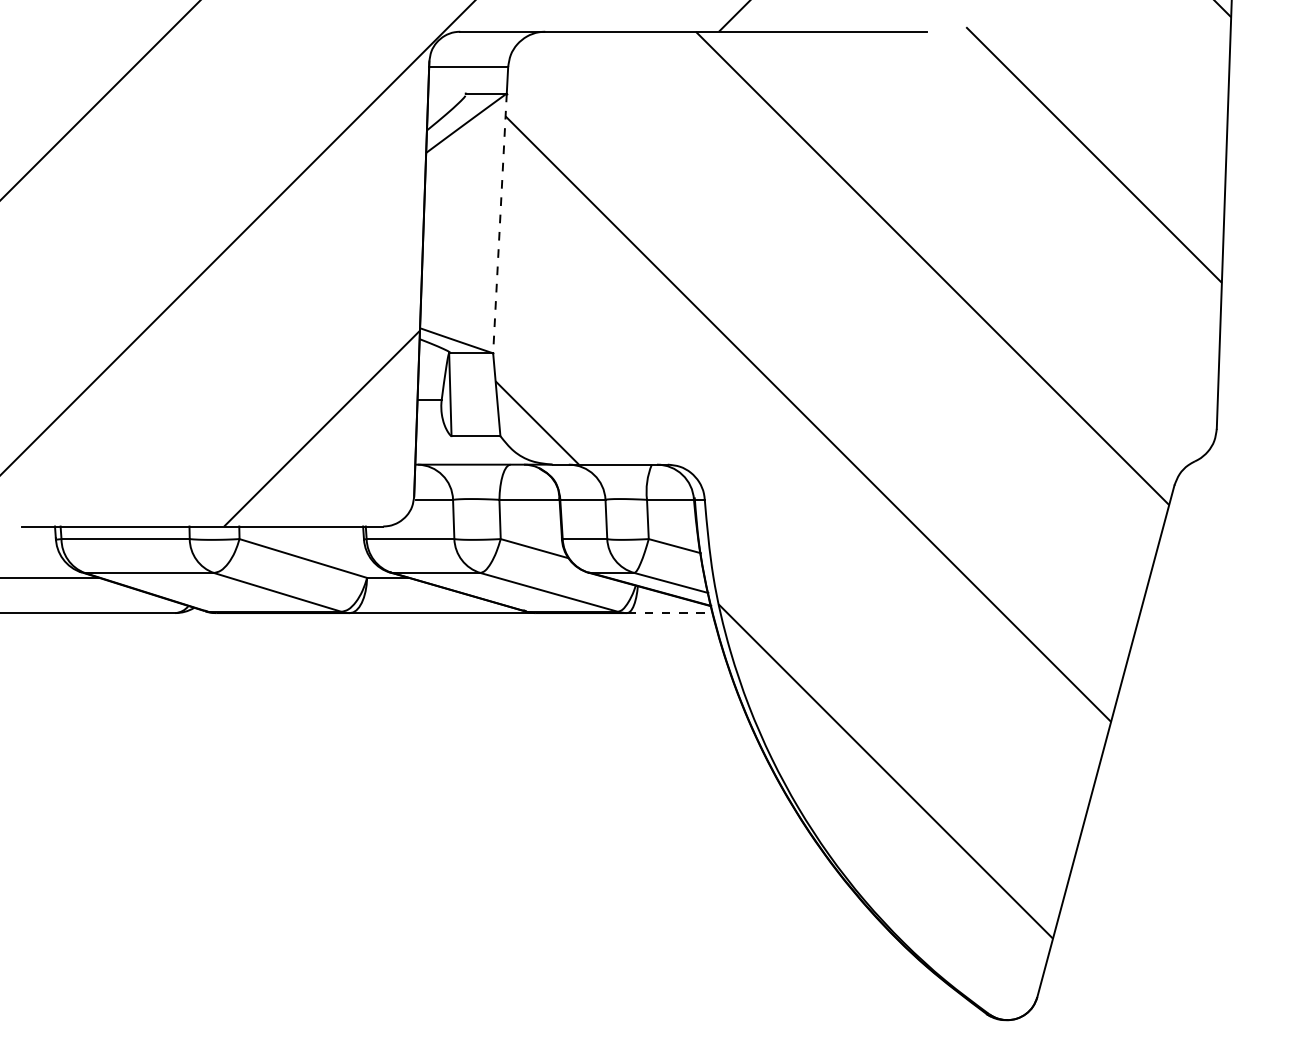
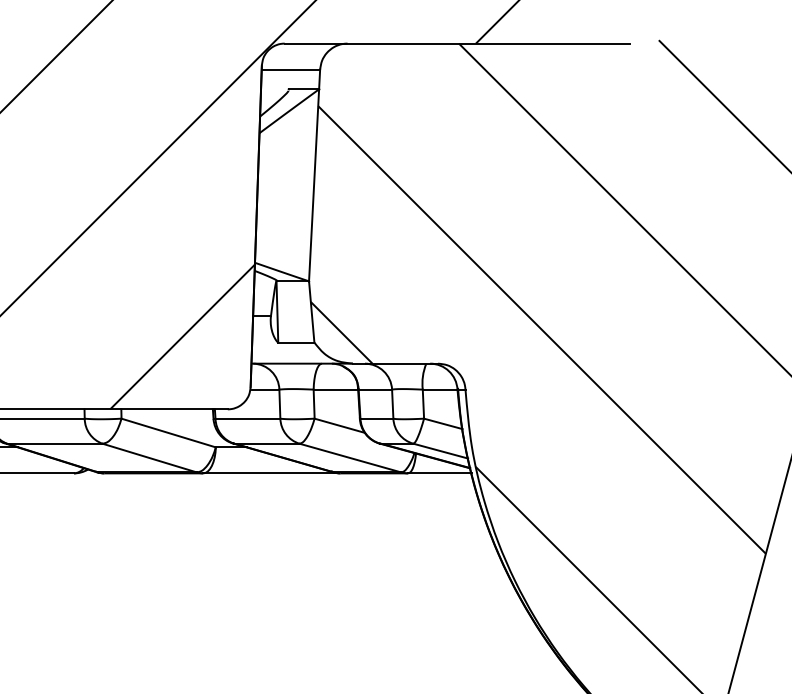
line: (499, 223) -> (313, 185), dashed -> solid
line: (670, 613) -> (440, 473), dashed -> solid

